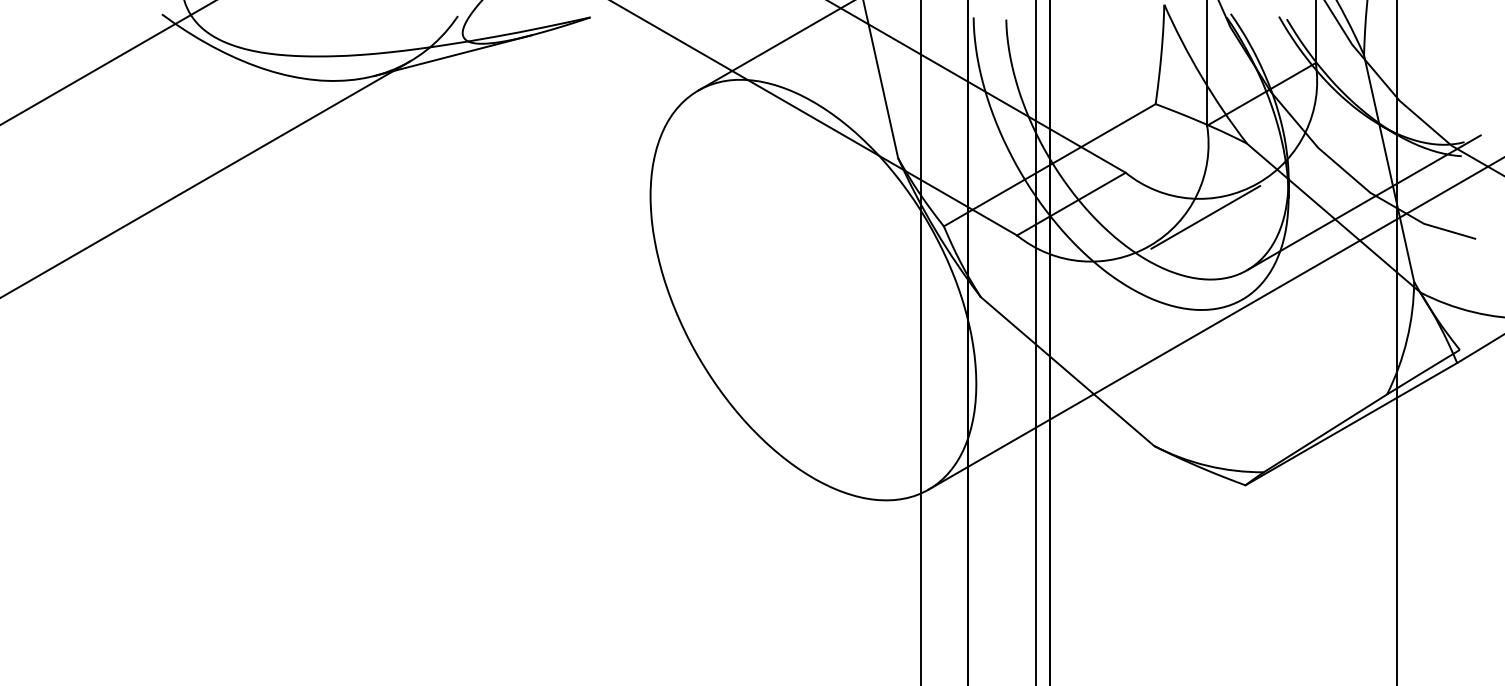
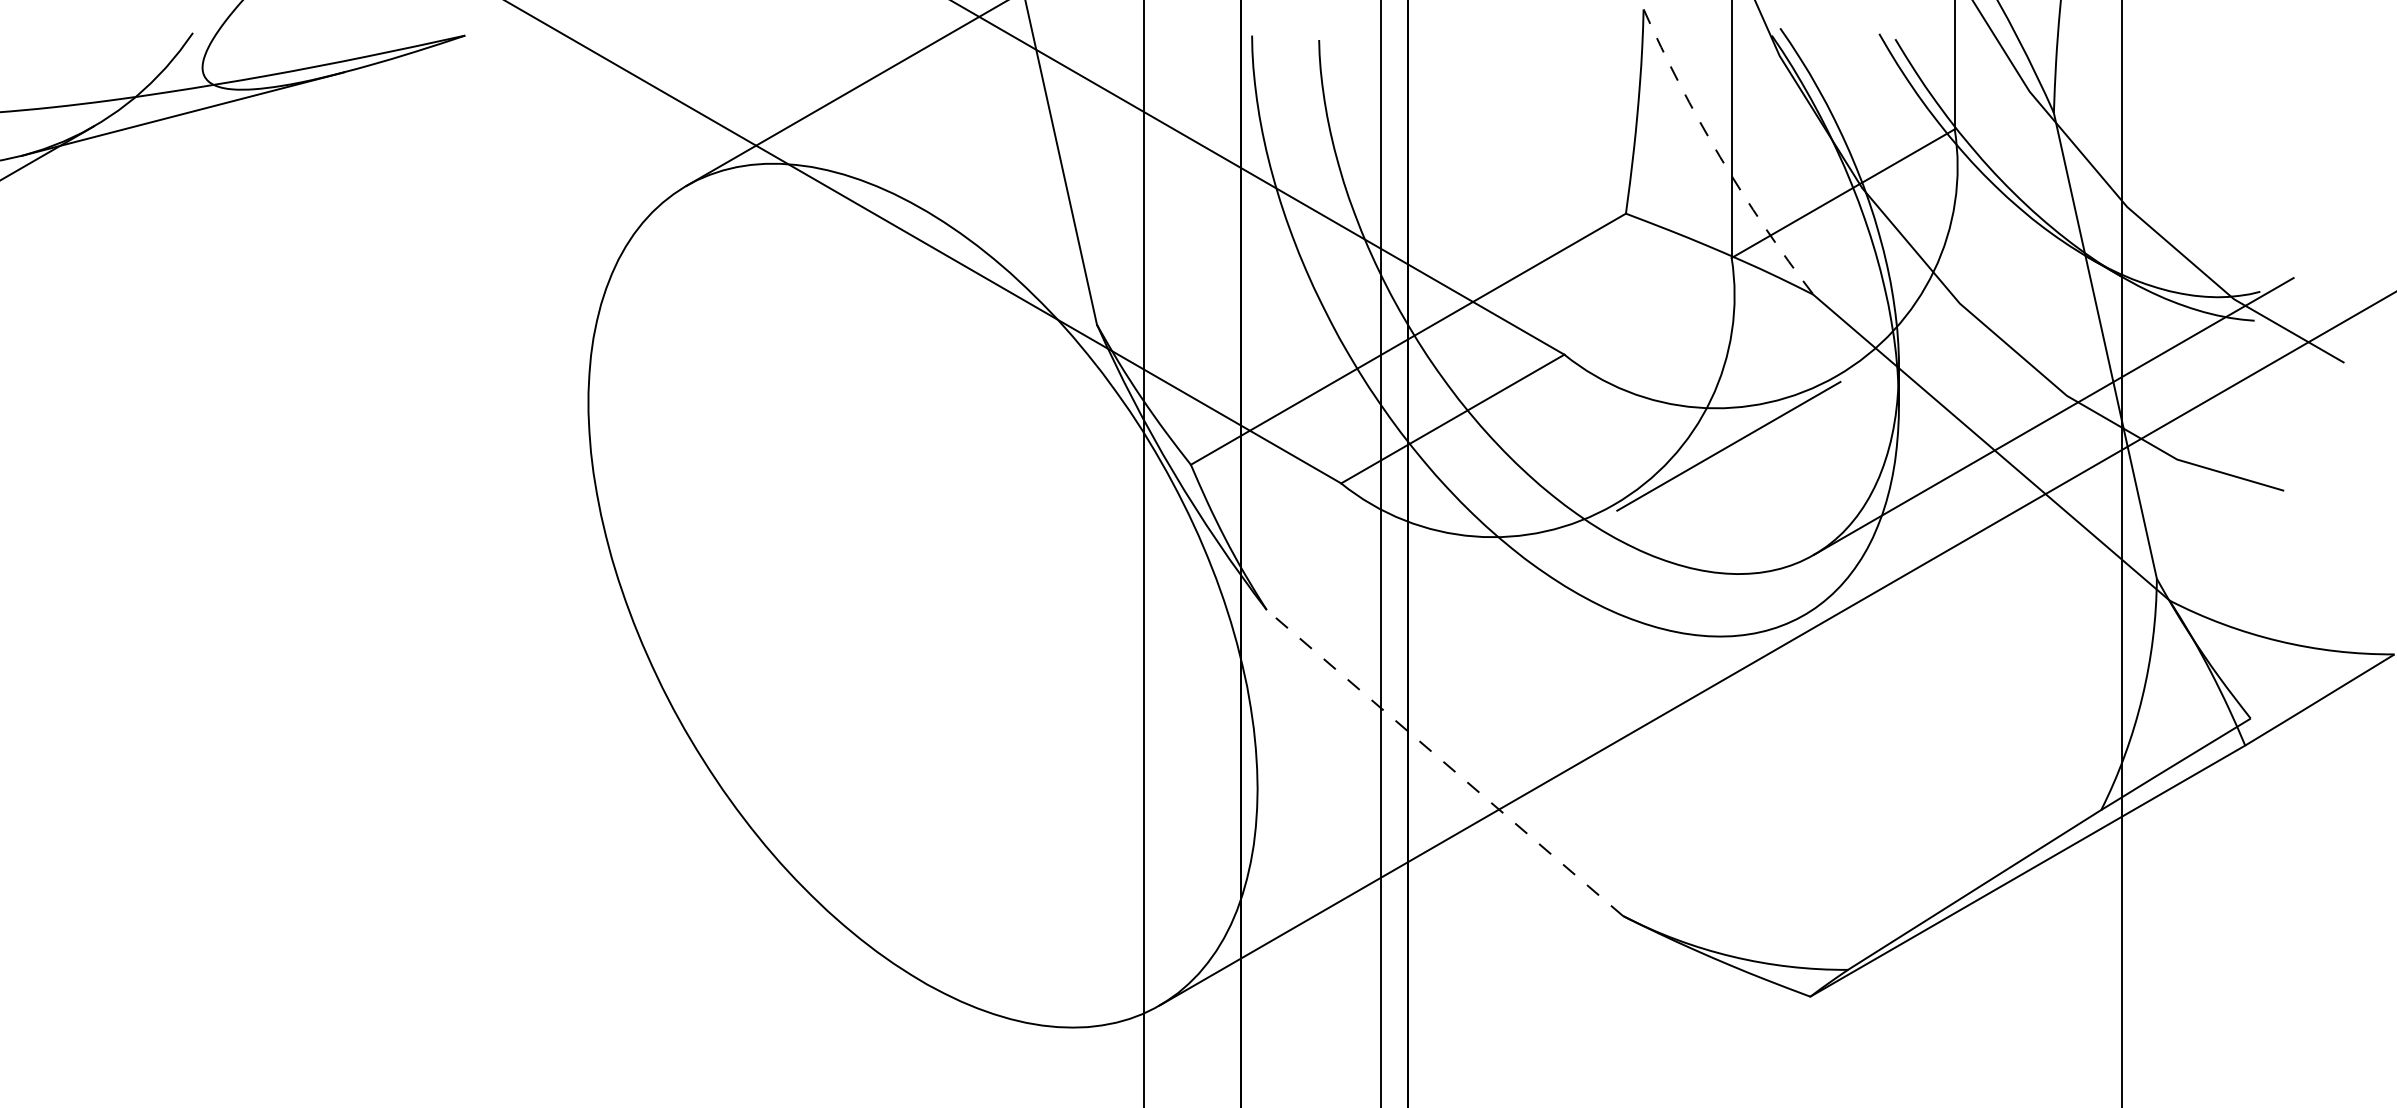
arc: (1201, 76) -> (1720, 156), solid -> dashed
line: (1067, 371) -> (1444, 762), solid -> dashed

